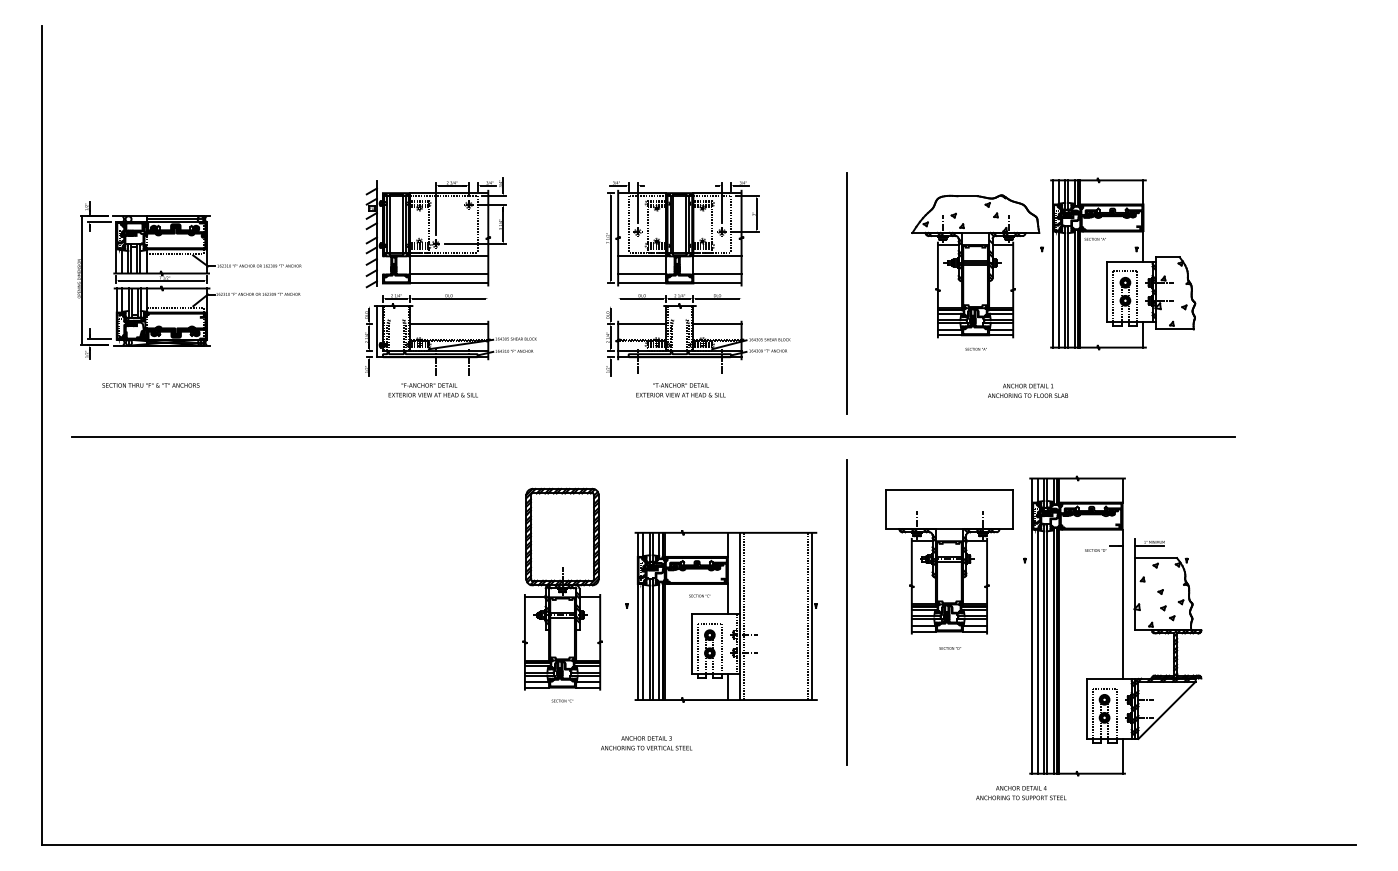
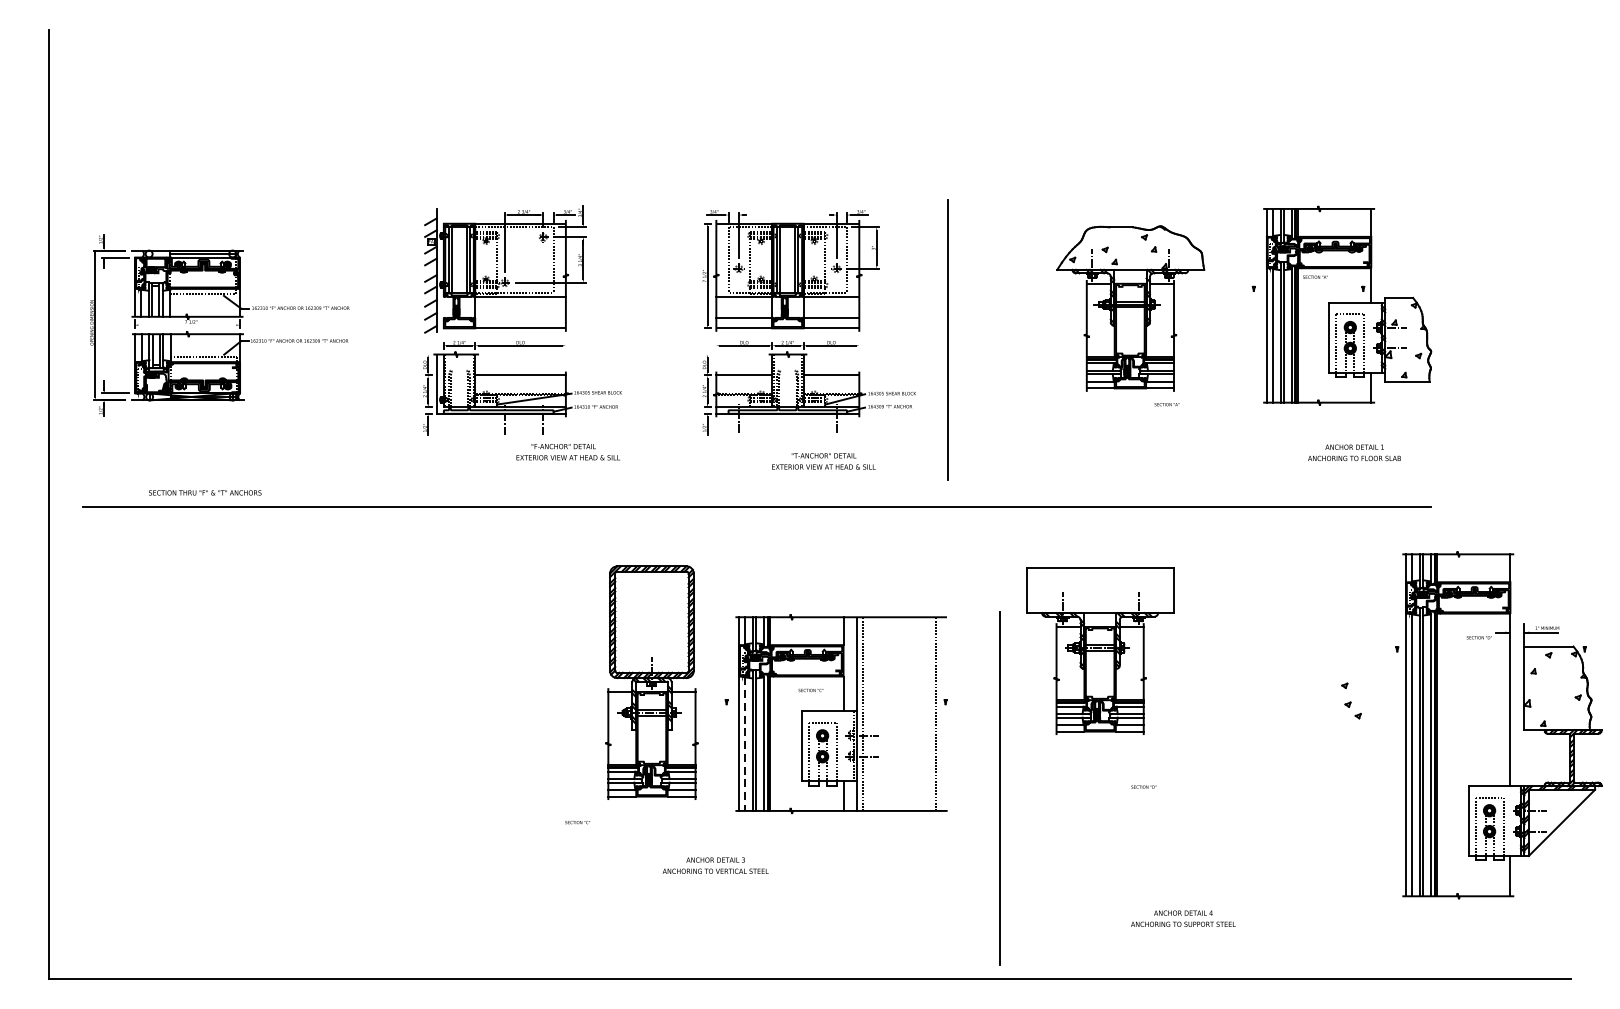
part: (1118, 263) -> (1342, 305), moved
line: (449, 274) -> (520, 317), removed
line: (161, 280) -> (187, 324), removed
line: (846, 293) -> (947, 339), moved
text: (975, 349) -> (1166, 404), moved
text: (150, 385) -> (204, 492), moved
text: (432, 390) -> (567, 452), moved
text: (680, 390) -> (823, 461), moved
text: (1027, 390) -> (1353, 452), moved
line: (846, 612) -> (999, 788), moved
line: (812, 616) -> (941, 714), removed
part: (1112, 625) -> (1498, 724), moved
line: (643, 642) -> (745, 744), solid -> dashed
text: (949, 648) -> (1143, 787), moved
text: (562, 700) -> (577, 821), moved
text: (646, 743) -> (715, 865), moved

